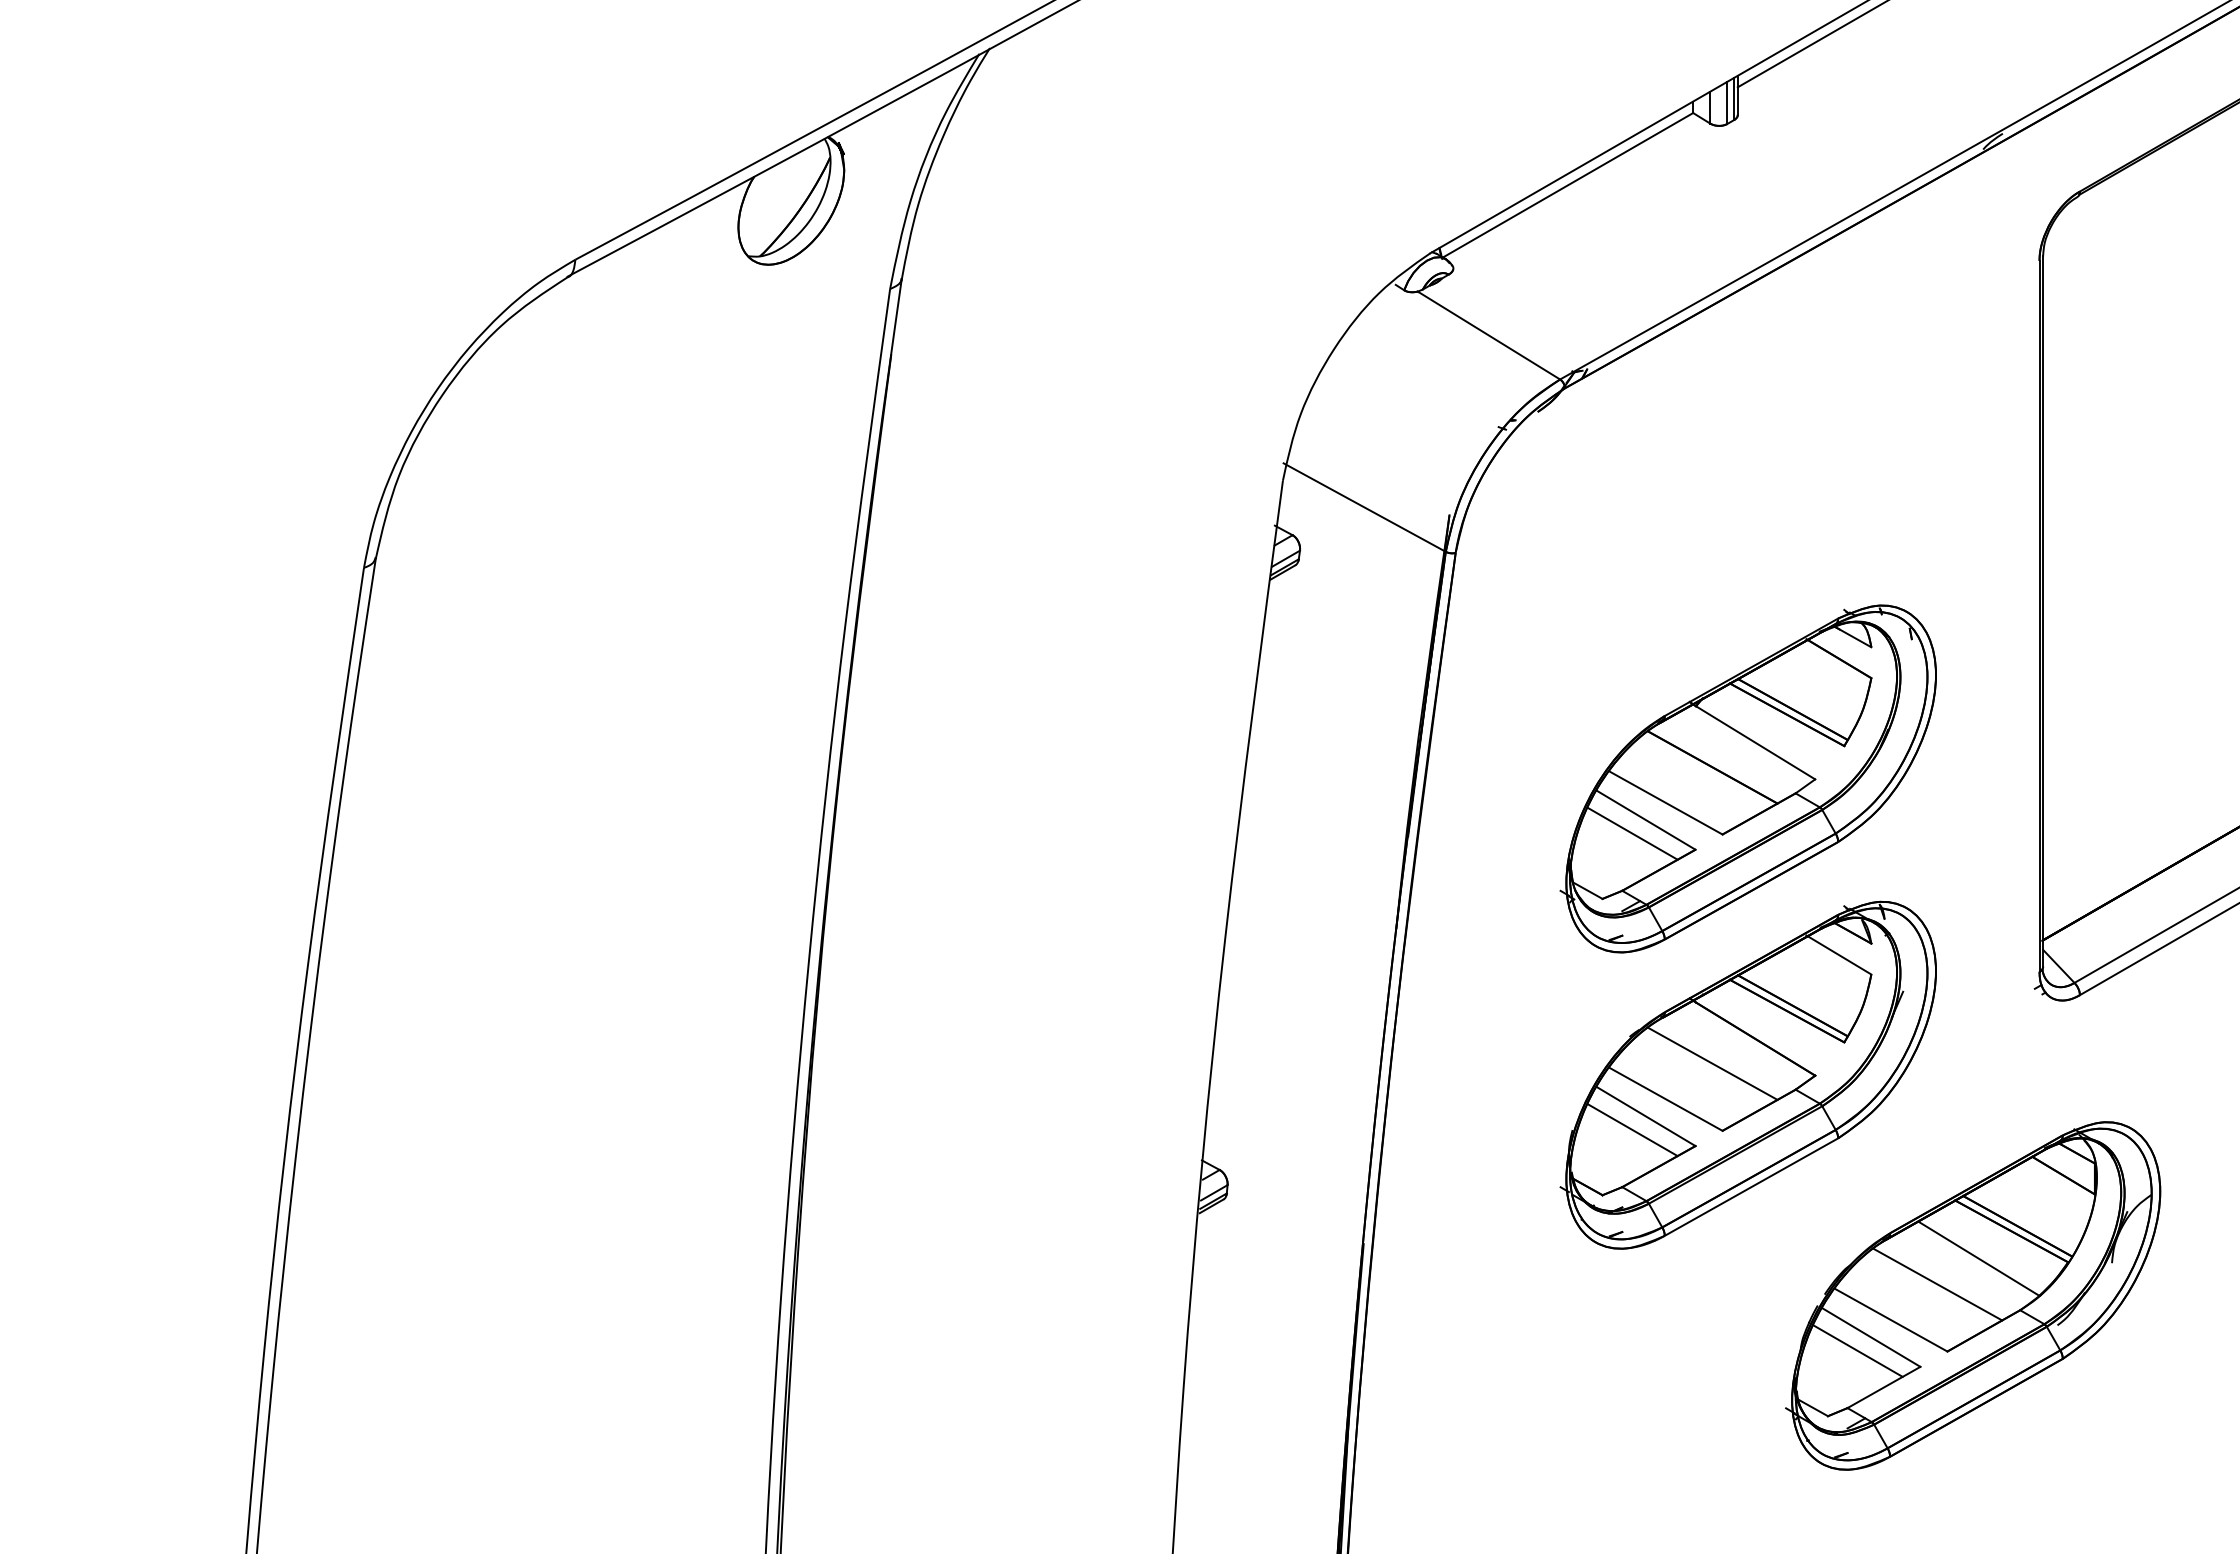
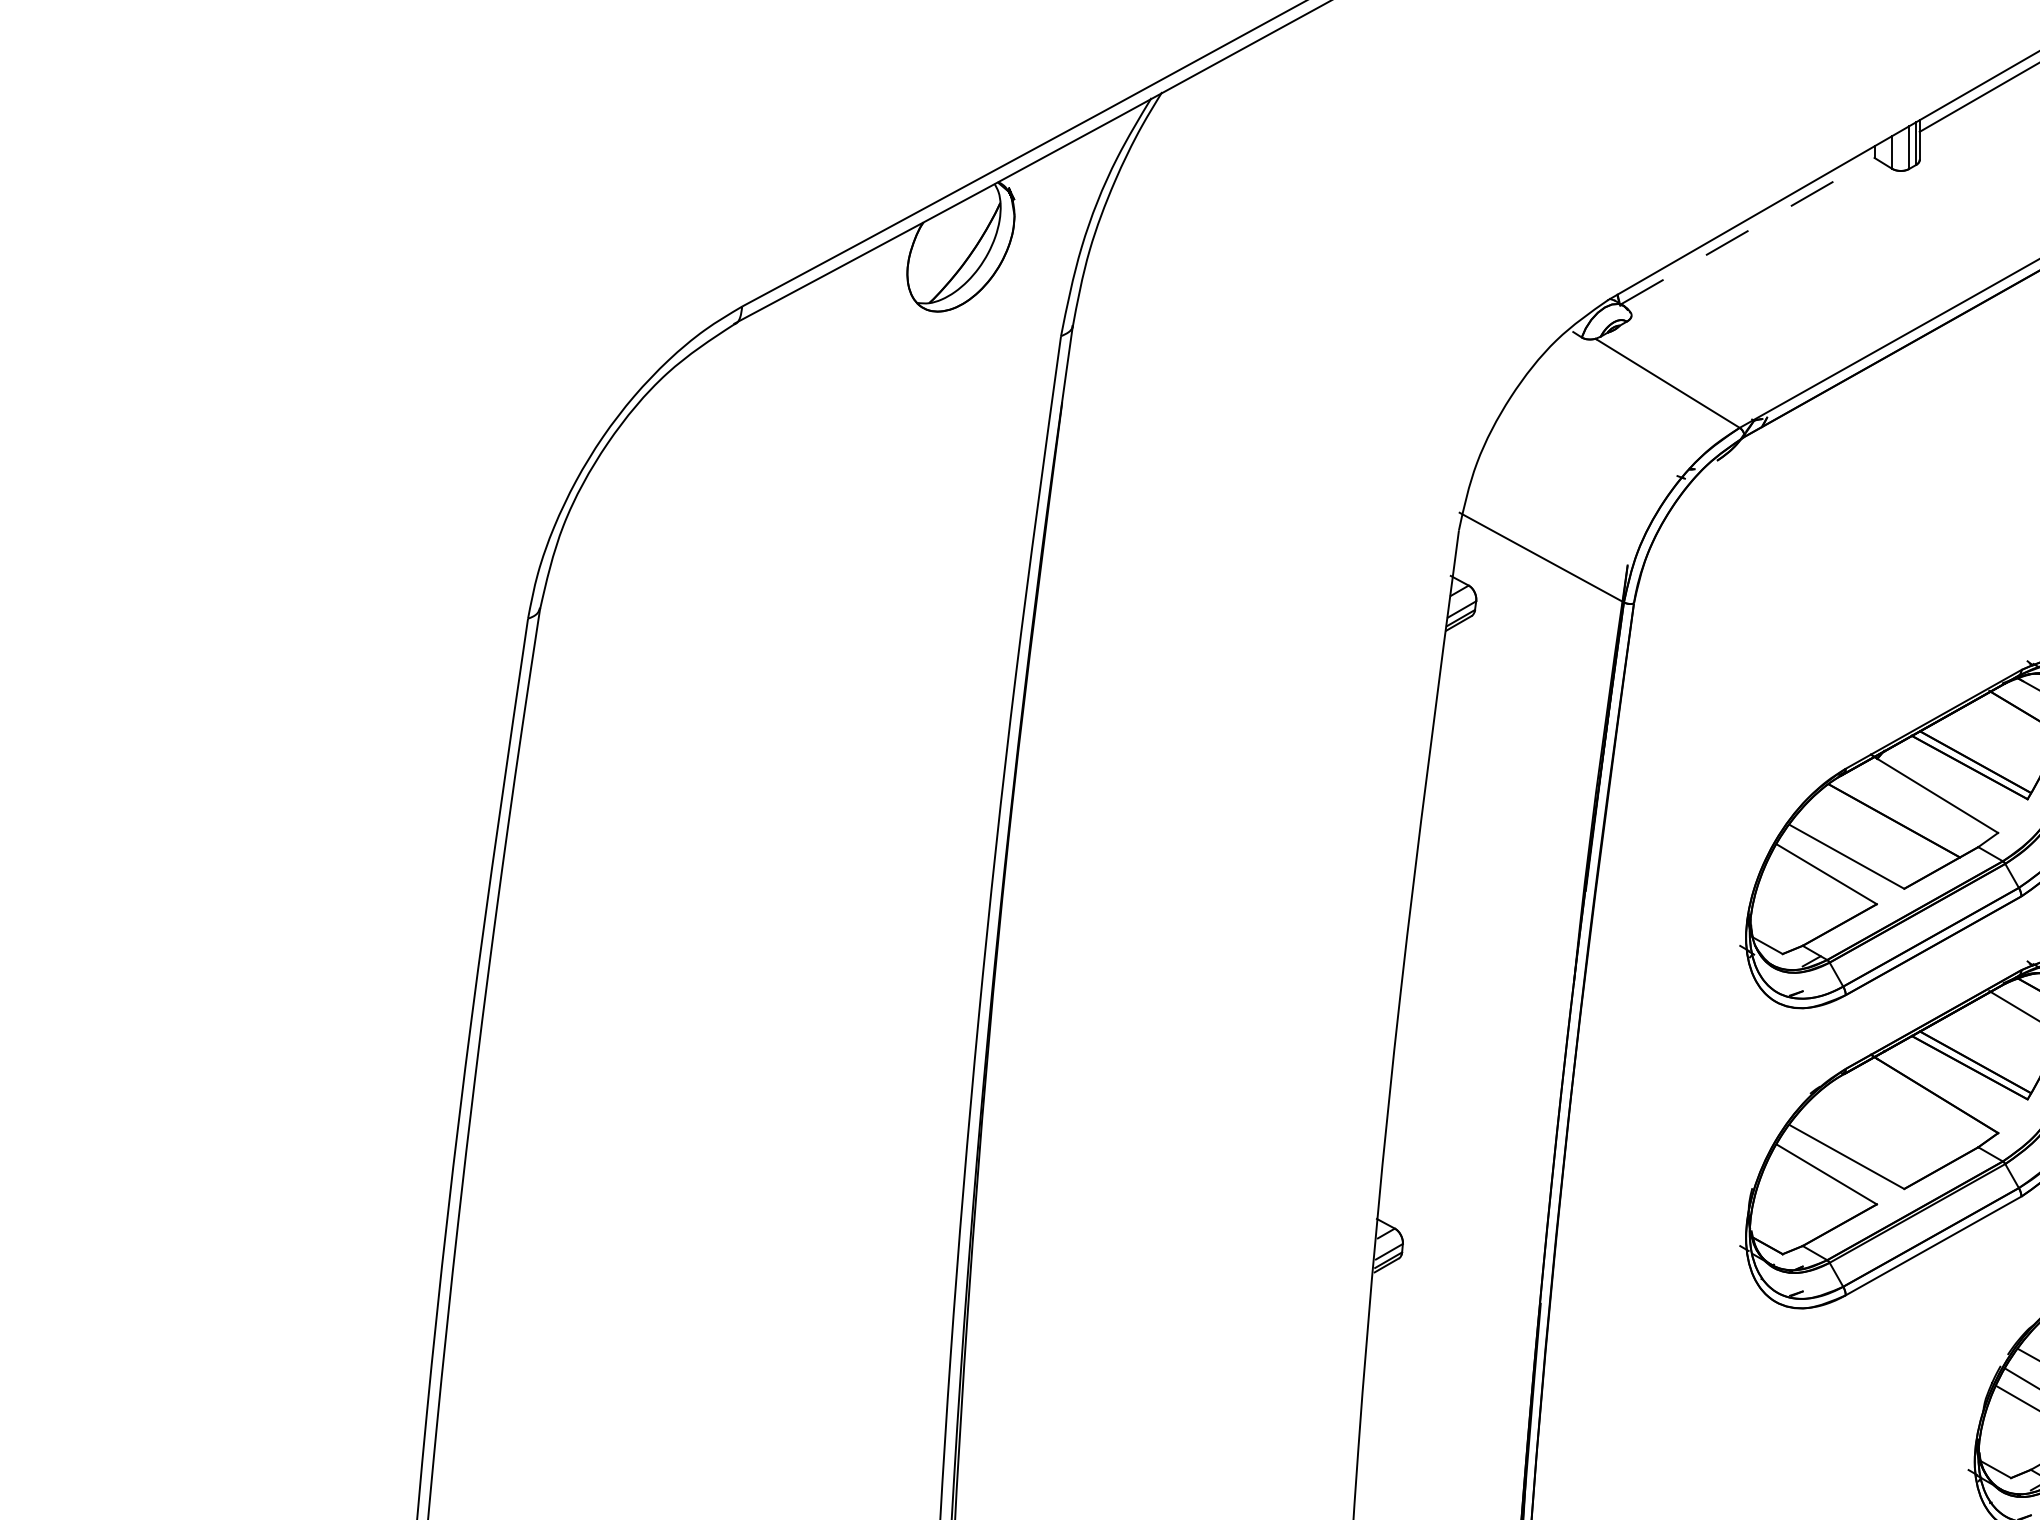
line: (1568, 185) -> (1748, 231), solid -> dashed
line: (1632, 833) -> (1813, 887), removed
line: (1712, 1063) -> (1894, 1120), removed
line: (1632, 1130) -> (1813, 1188), removed

